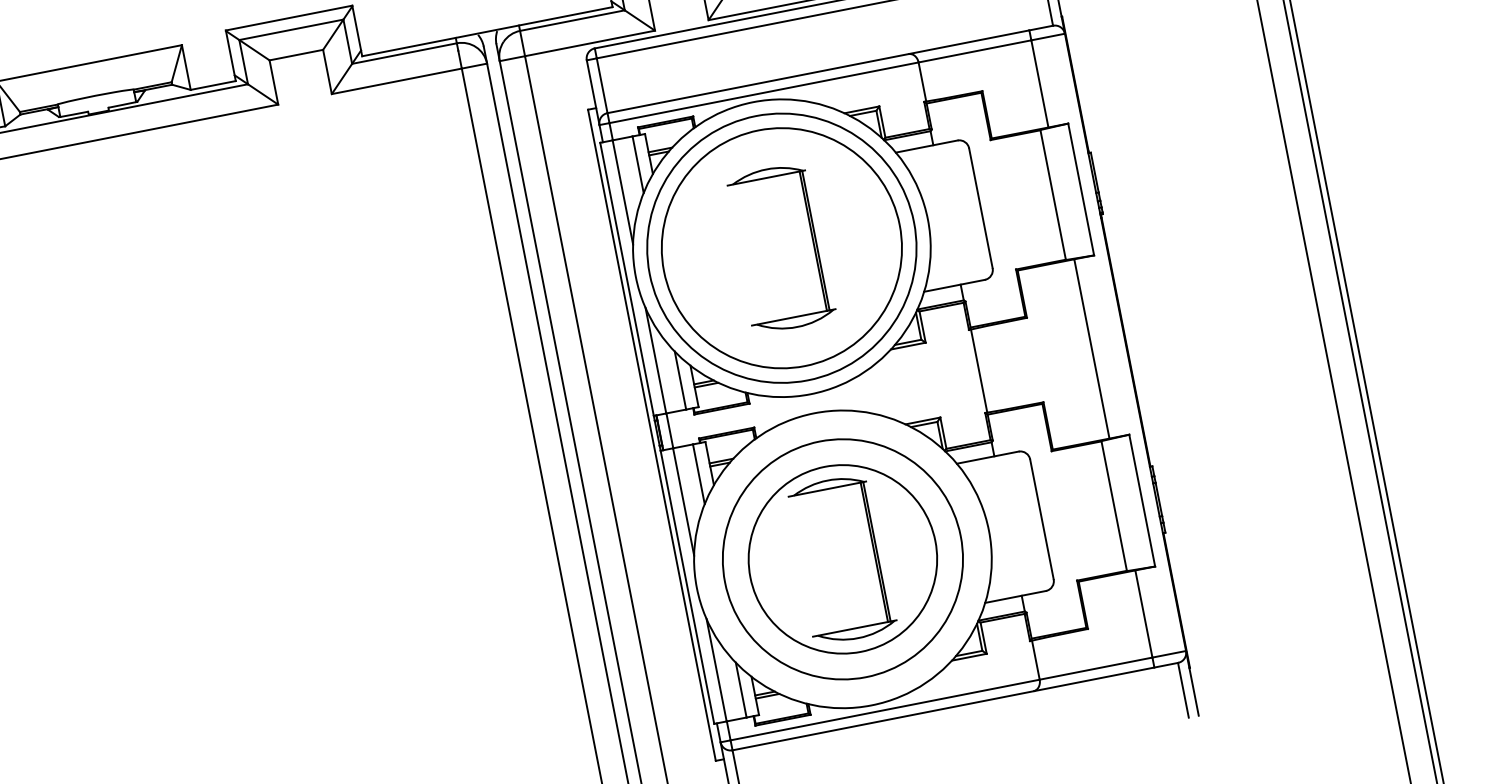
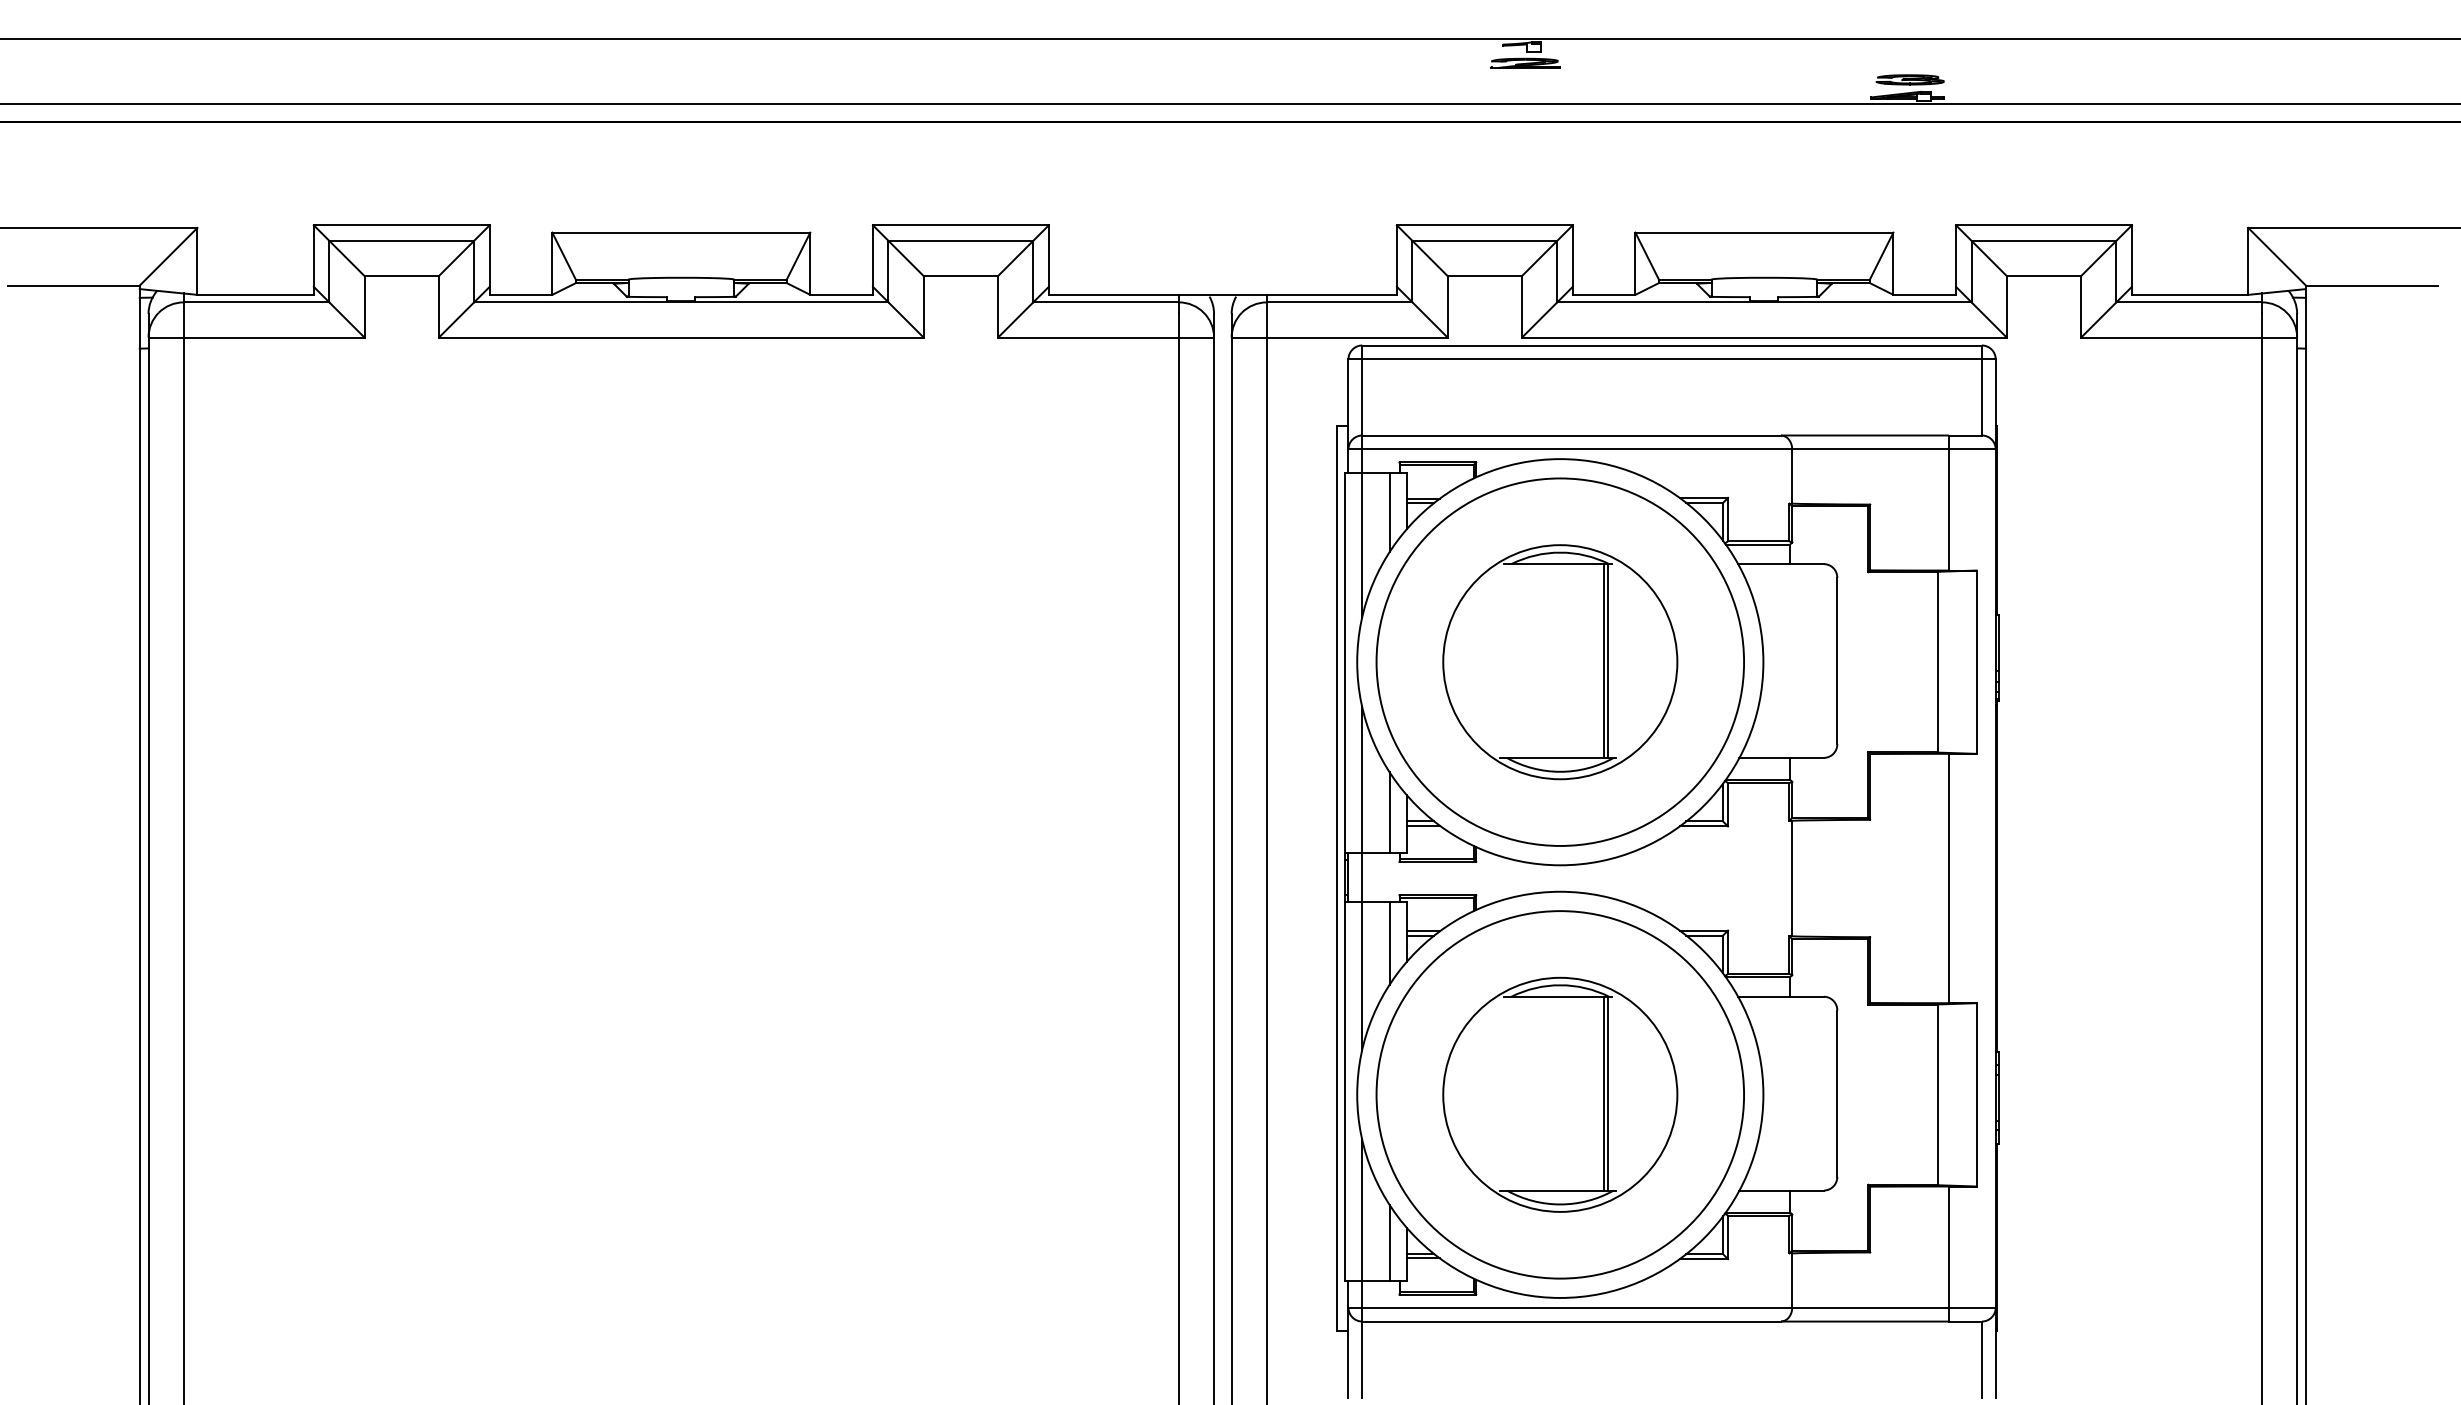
circle: (782, 248) -> (1560, 662), size x0.71
circle: (843, 559) -> (1560, 1094), size x0.71
circle: (843, 559) -> (1560, 1094), size x1.43

